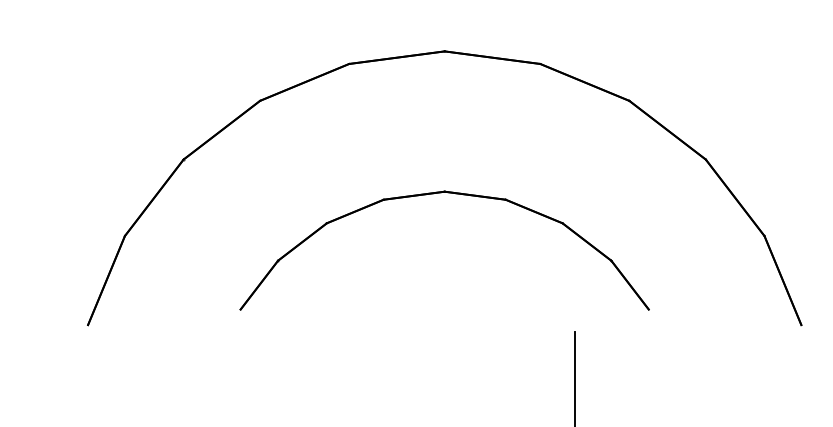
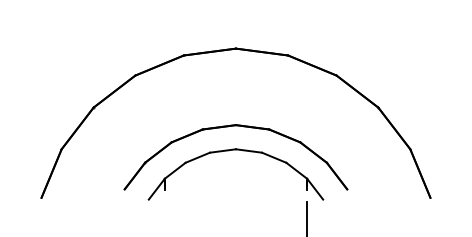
part: (443, 238) -> (235, 150), added

